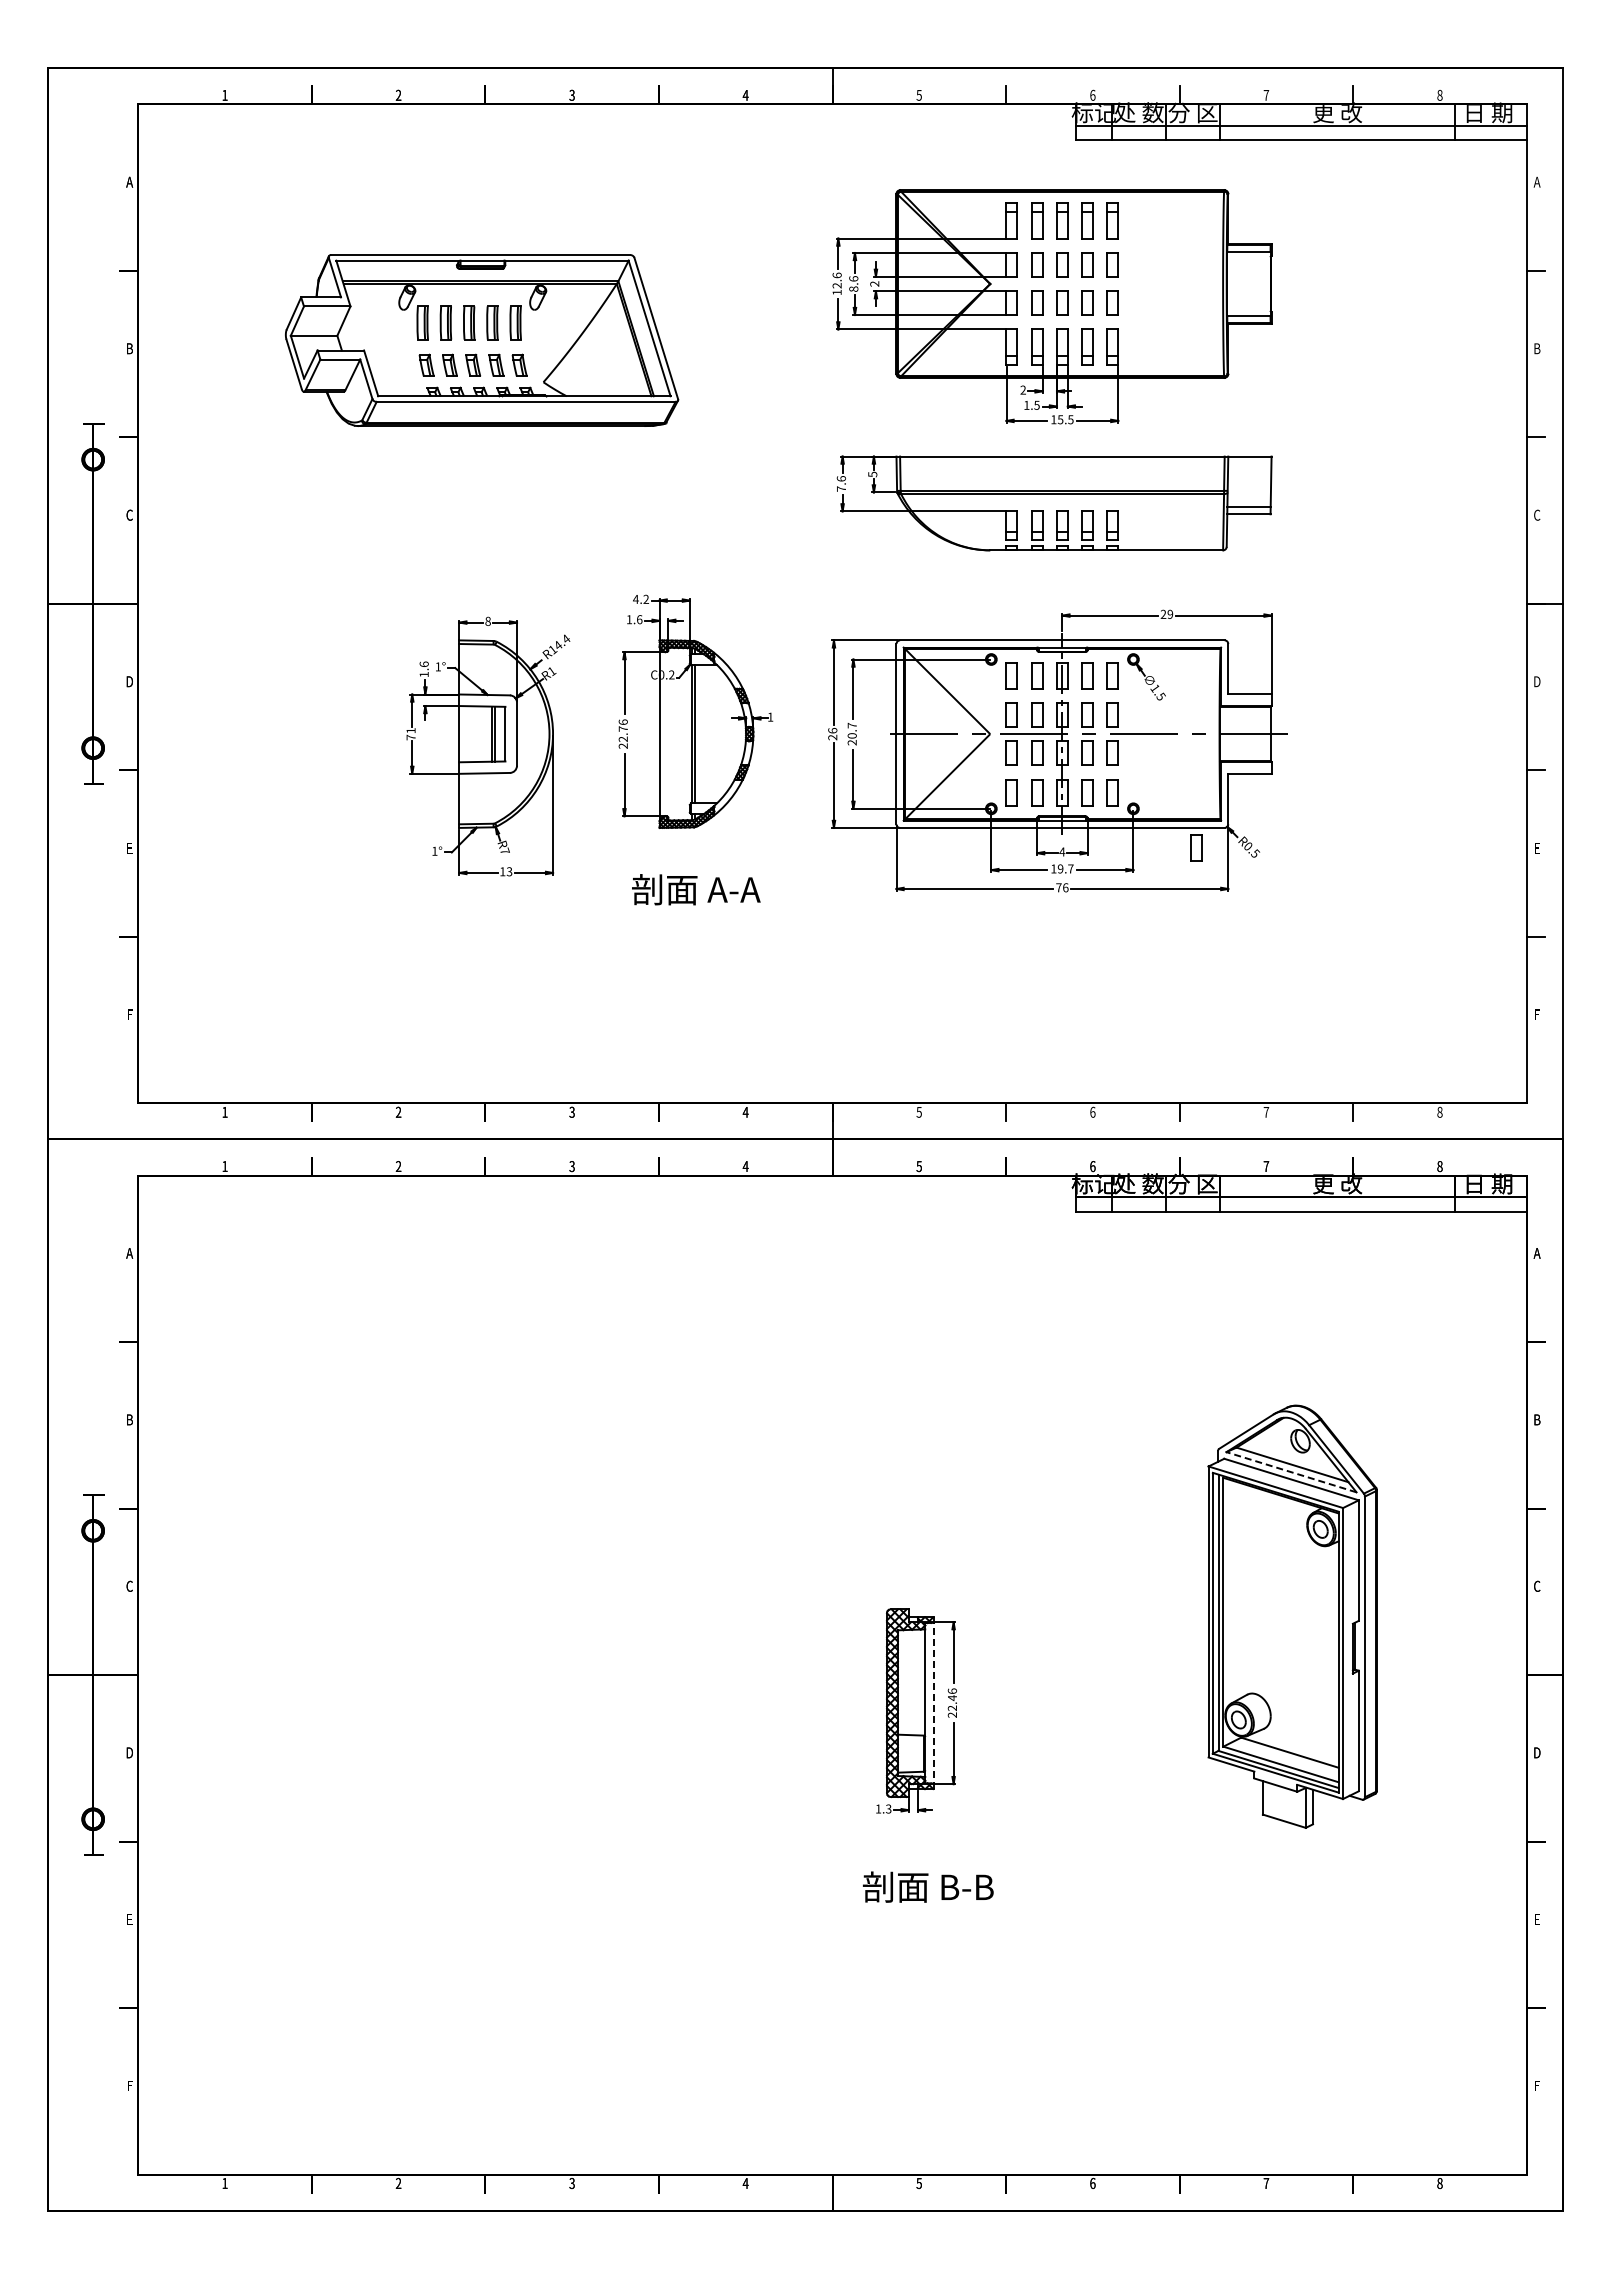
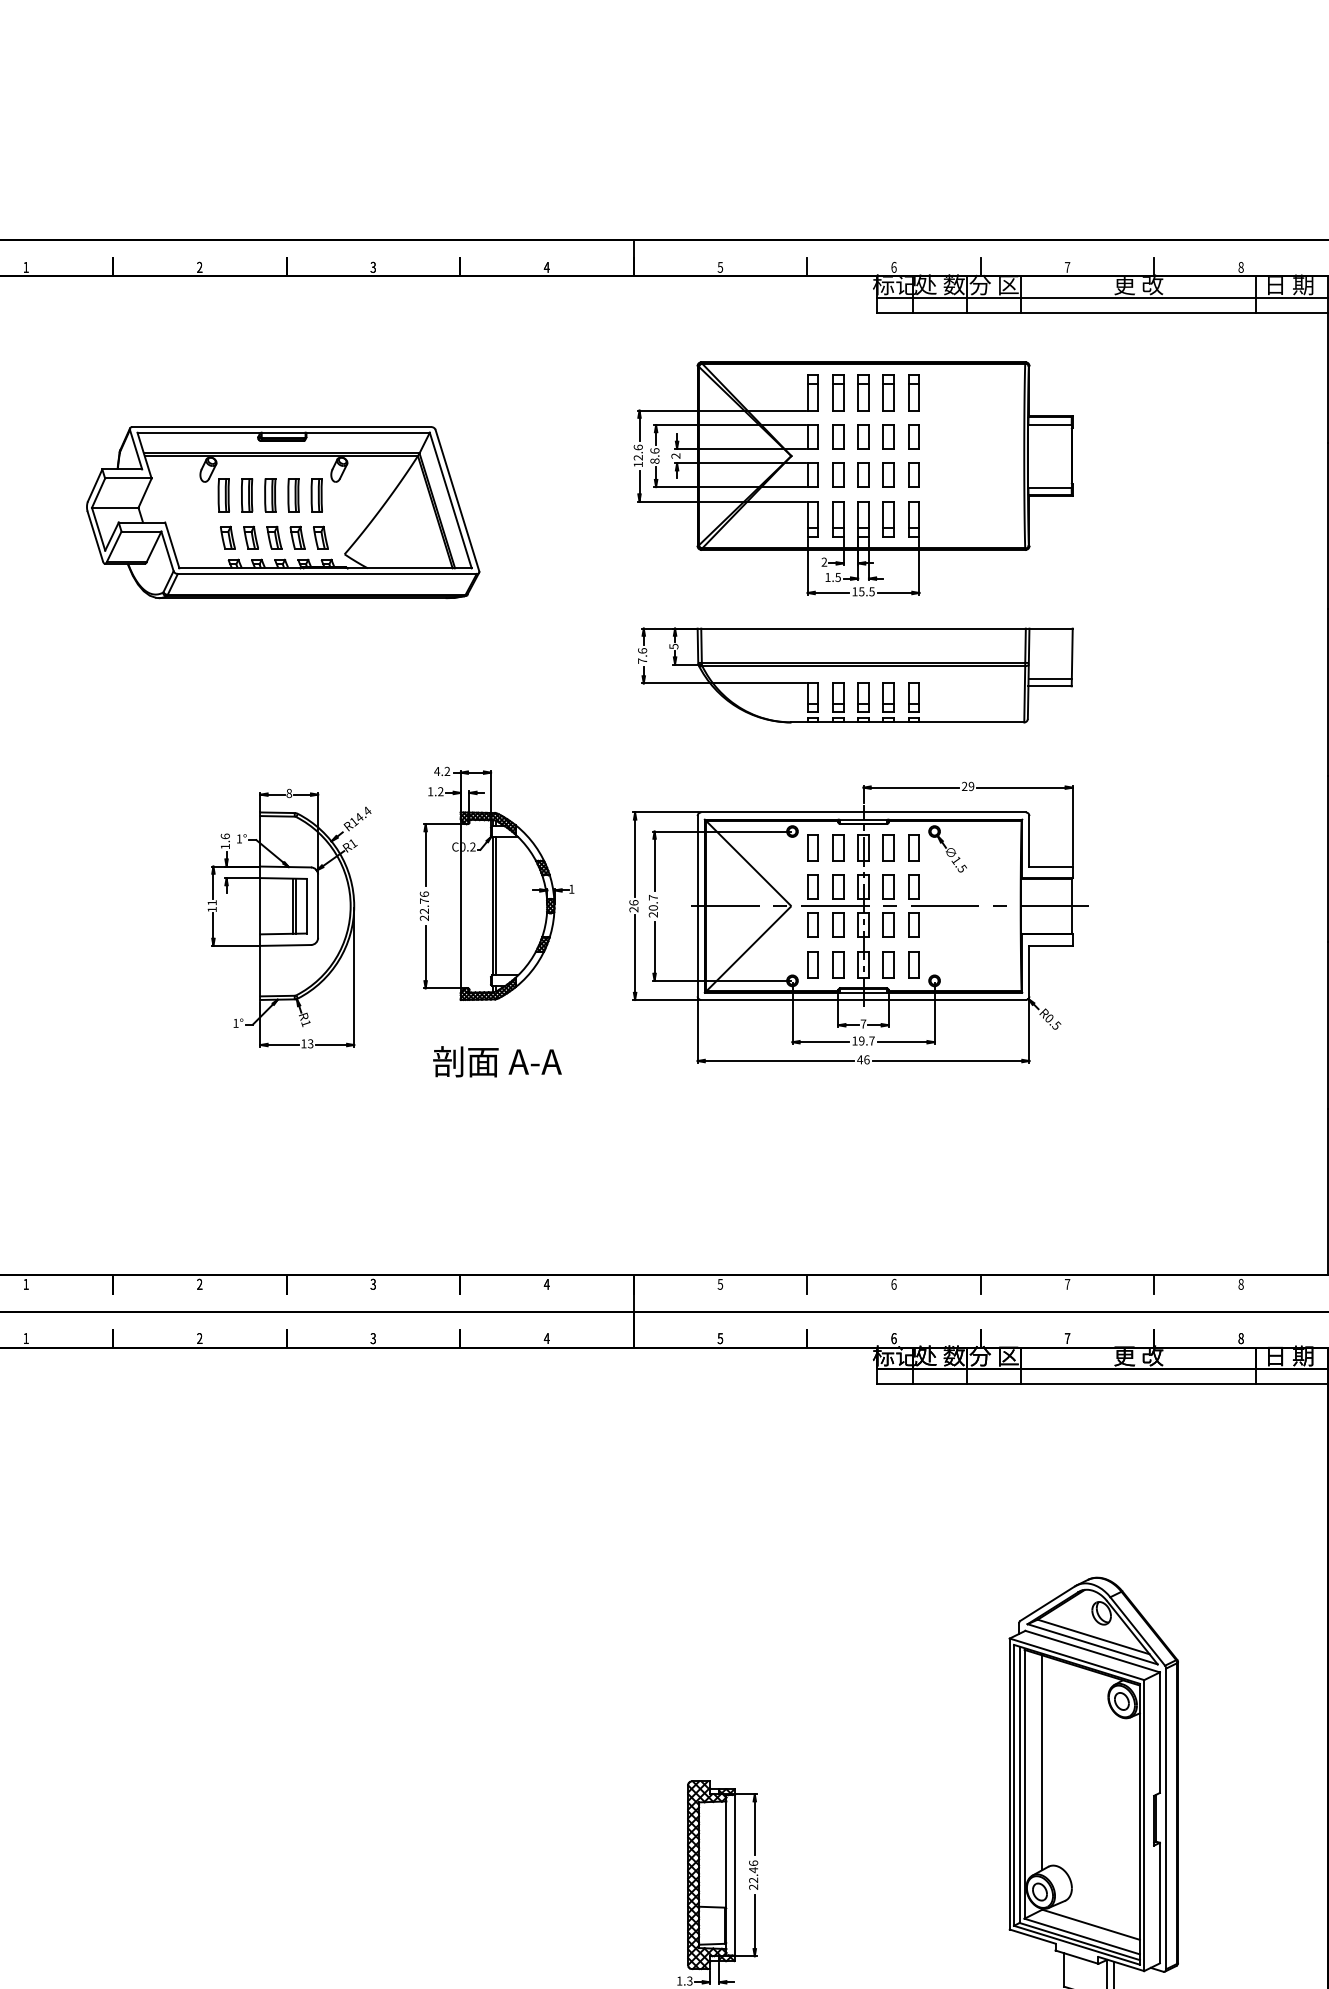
text: (639, 619) -> (440, 791), 1.6 -> 1.2
text: (410, 737) -> (211, 909), 71 -> 11
part: (1196, 847) -> (997, 1019), removed
text: (504, 851) -> (305, 1023), R7 -> R1
text: (1062, 851) -> (863, 1023), 4 -> 7
text: (1058, 887) -> (859, 1059), 76 -> 46
line: (1291, 1472) -> (1092, 1644), dashed -> solid
line: (1241, 1590) -> (1042, 1762), added
line: (933, 1703) -> (734, 1875), dashed -> solid

